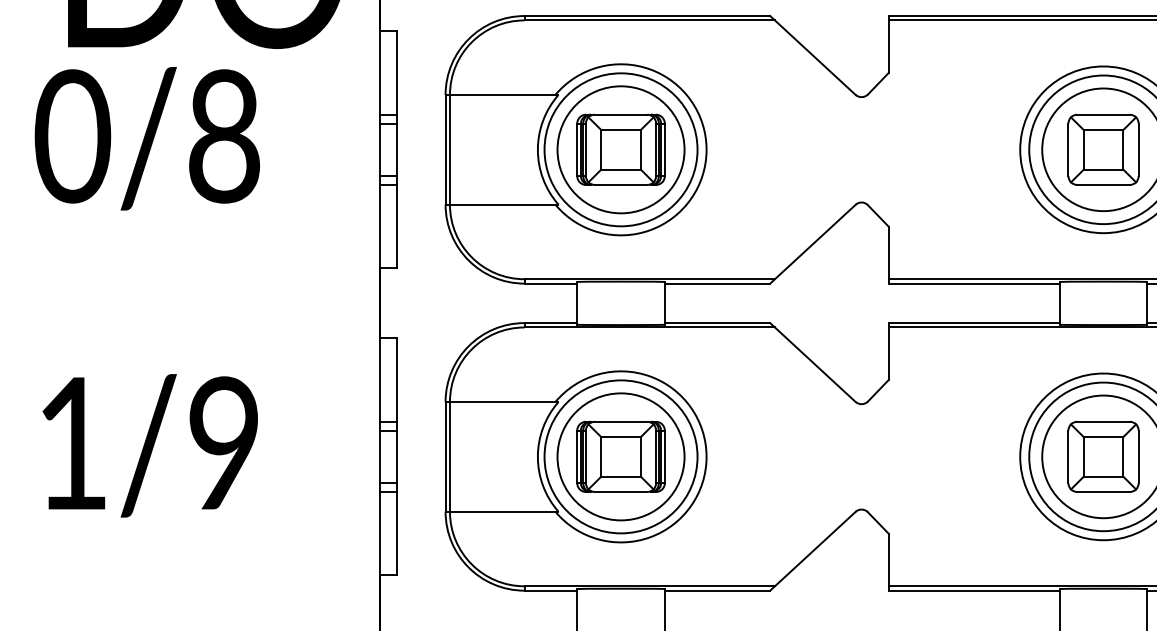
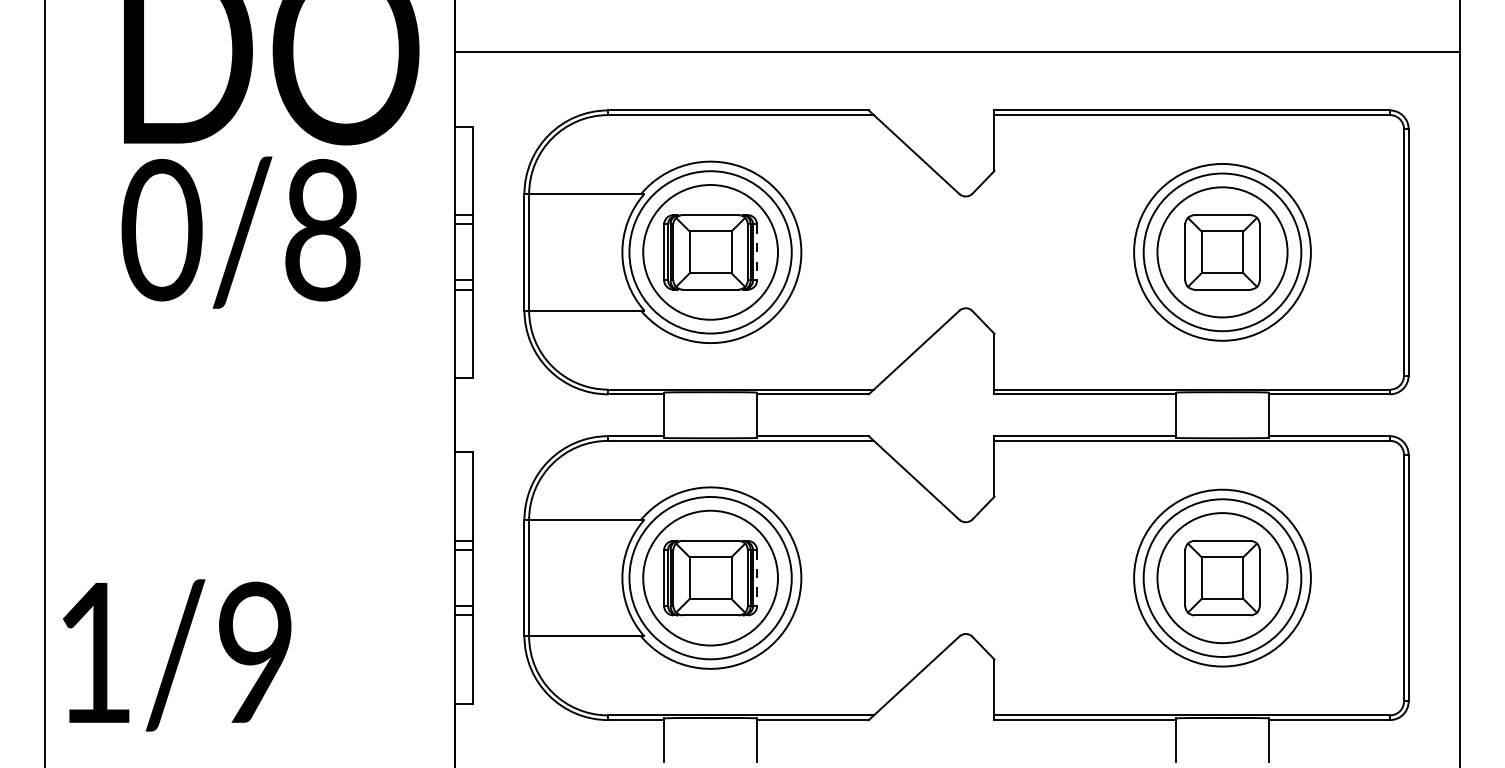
text: (146, 138) -> (240, 232), moved
line: (665, 149) -> (757, 252), solid -> dashed
text: (150, 445) -> (177, 655), moved
line: (665, 457) -> (757, 578), solid -> dashed

